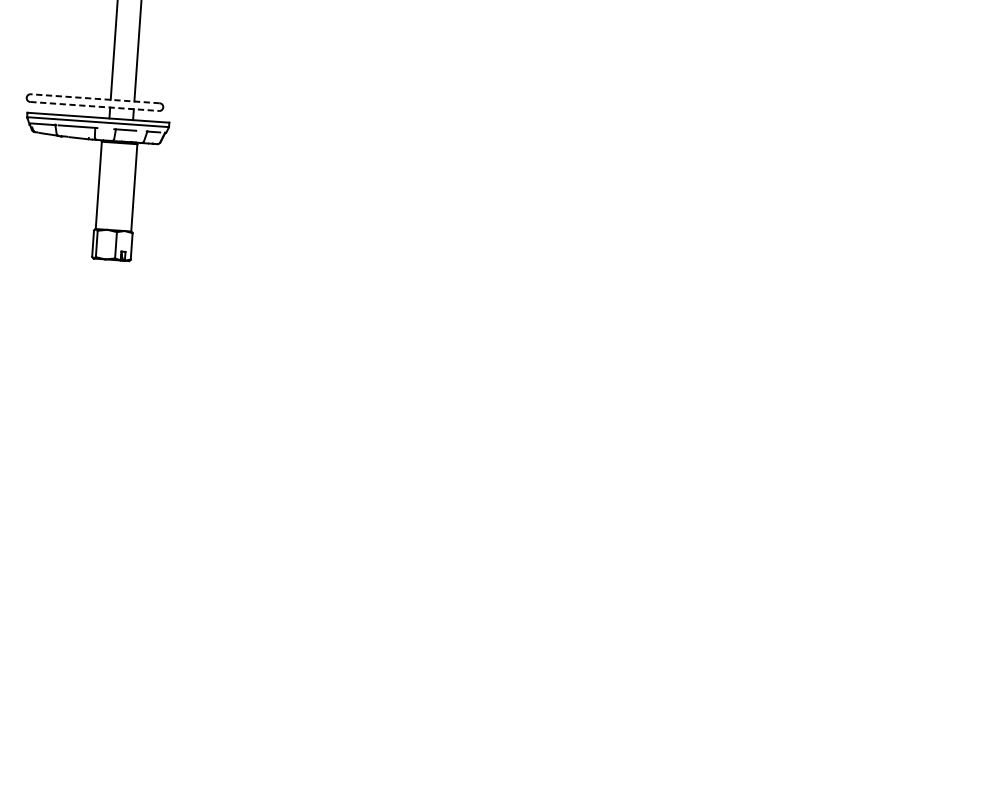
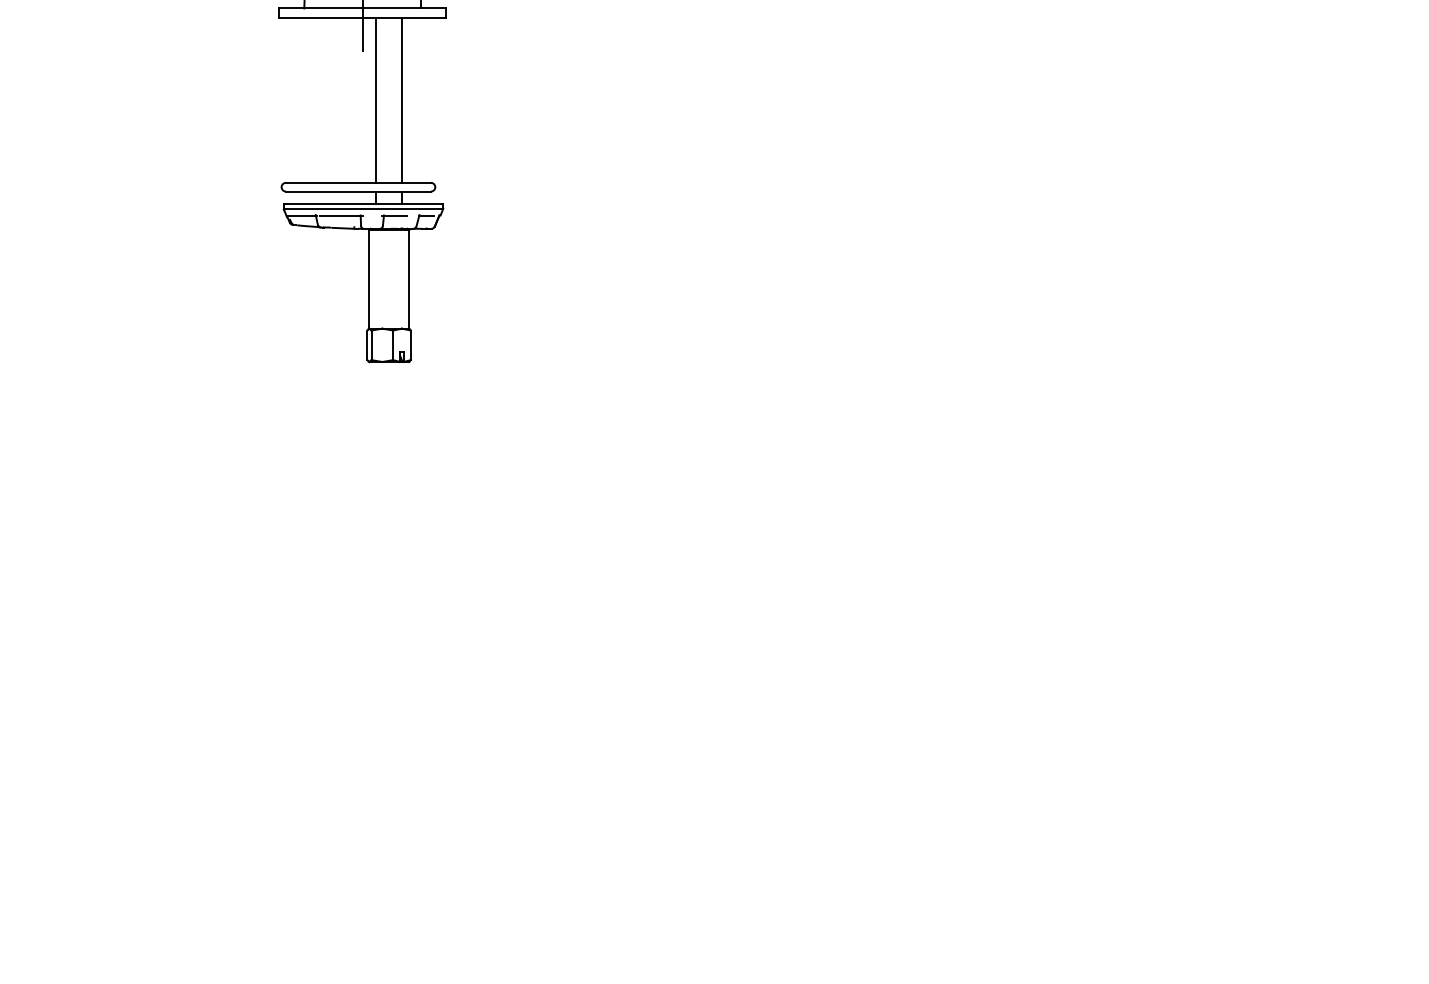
line: (94, 98) -> (357, 182), dashed -> solid
line: (94, 106) -> (358, 191), dashed -> solid

